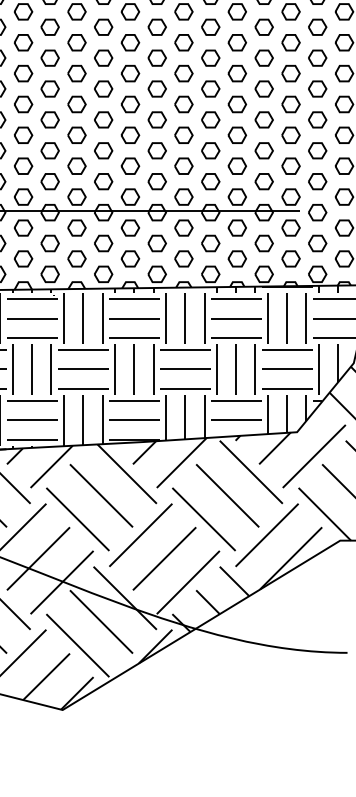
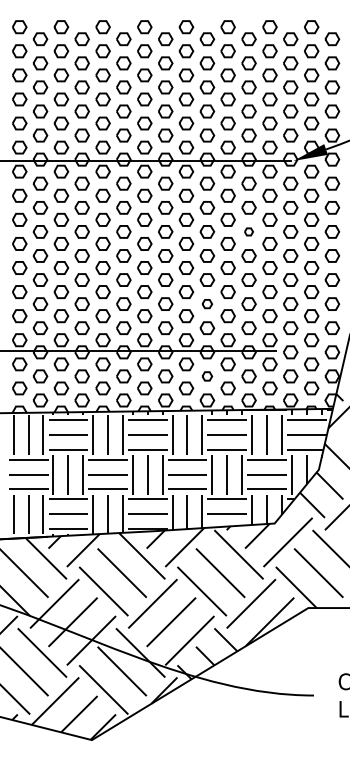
part: (263, 57) -> (248, 231), size x0.6
part: (210, 149) -> (207, 303), size x0.7
part: (210, 243) -> (207, 376), size x0.7

